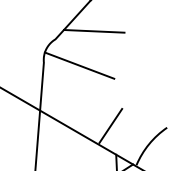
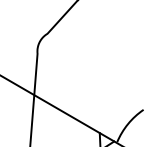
line: (93, 31) -> (80, 27), removed
line: (79, 65) -> (68, 56), removed
line: (110, 125) -> (94, 107), removed

